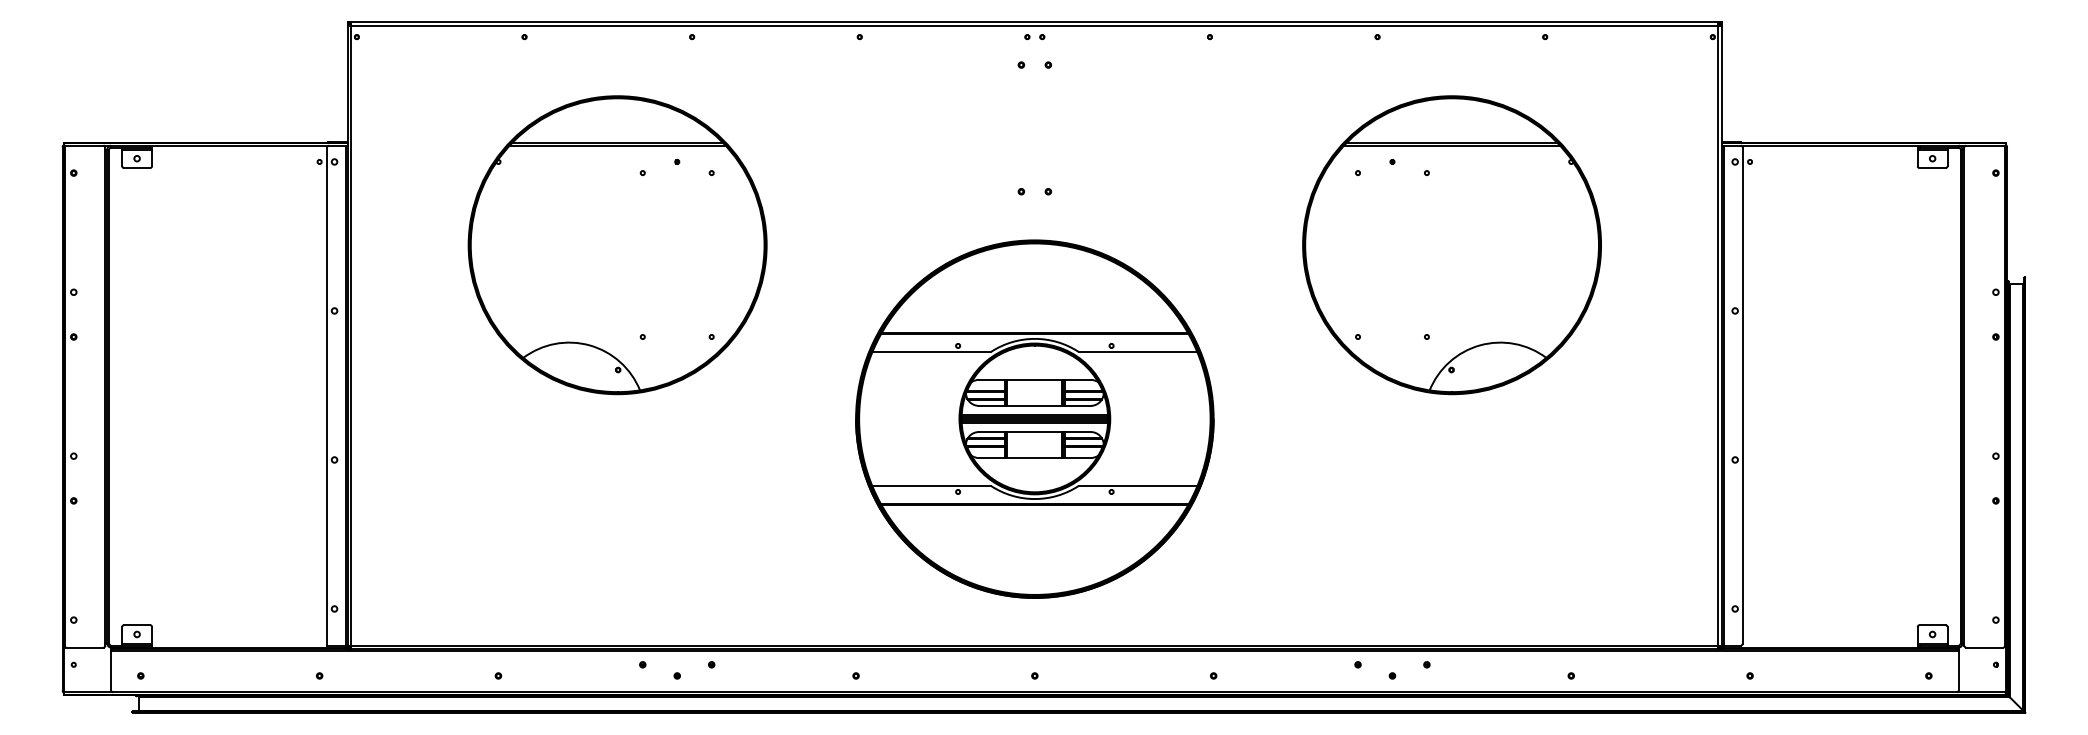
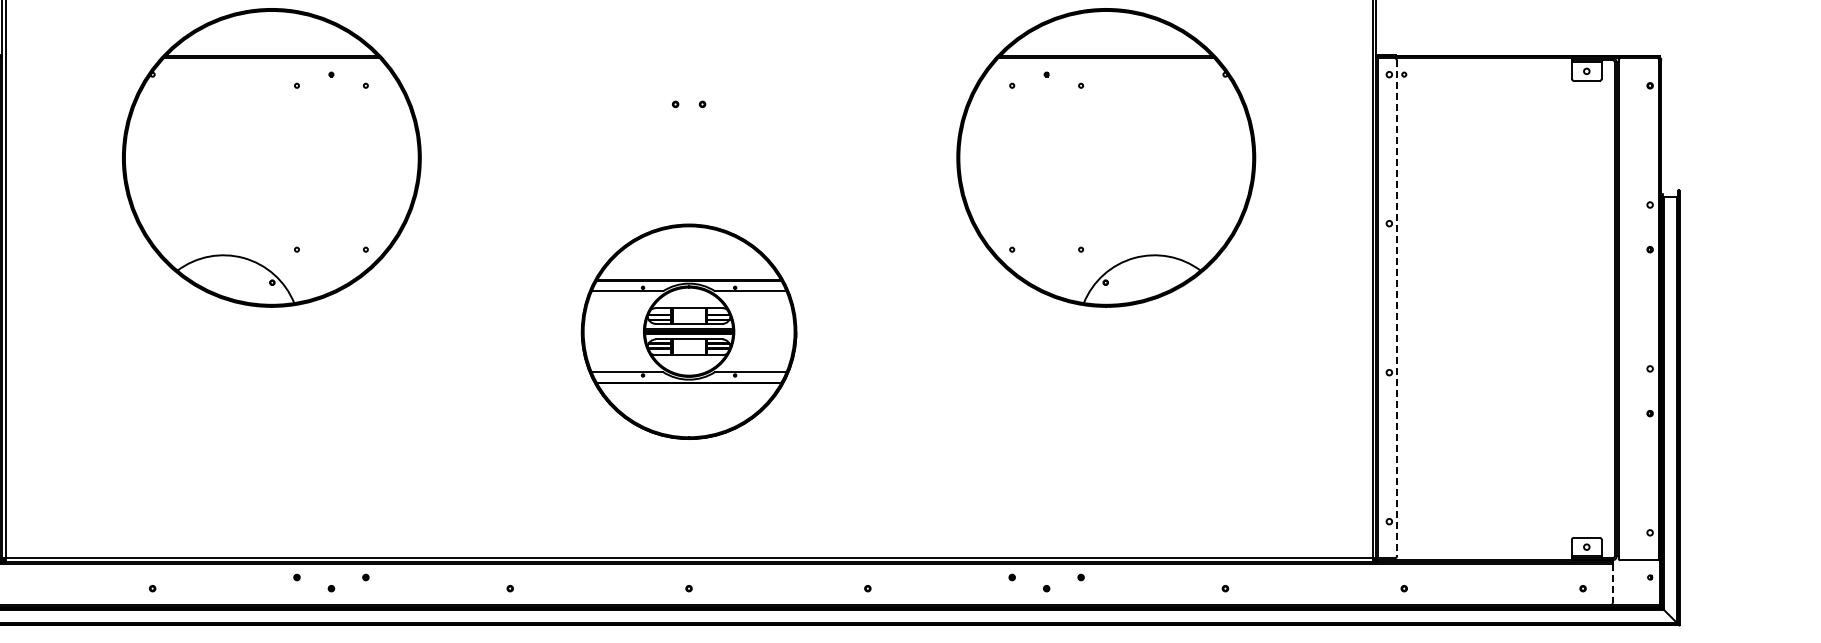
line: (1742, 396) -> (1396, 309), solid -> dashed
part: (1034, 418) -> (688, 331), size x0.6
line: (1958, 670) -> (1612, 583), solid -> dashed

